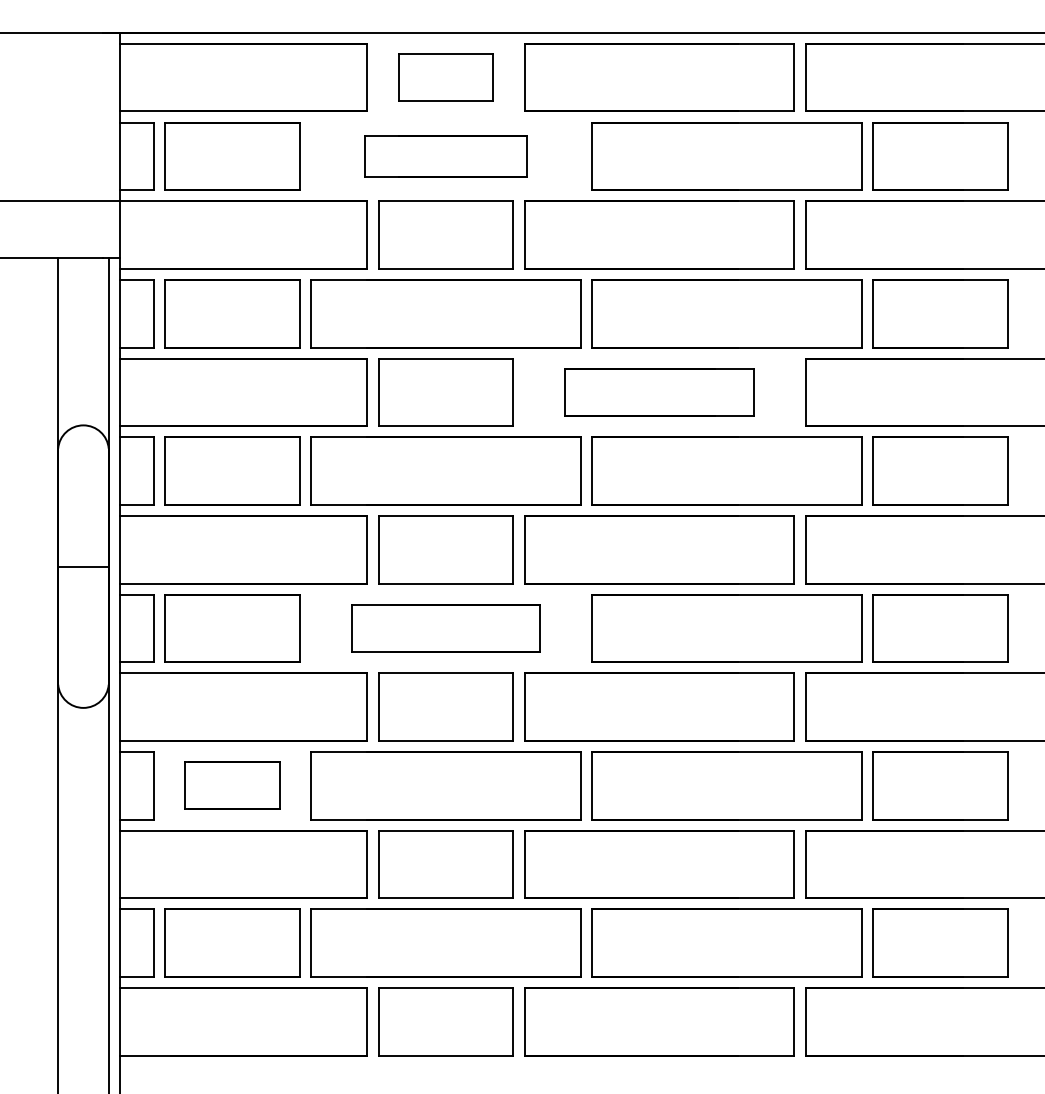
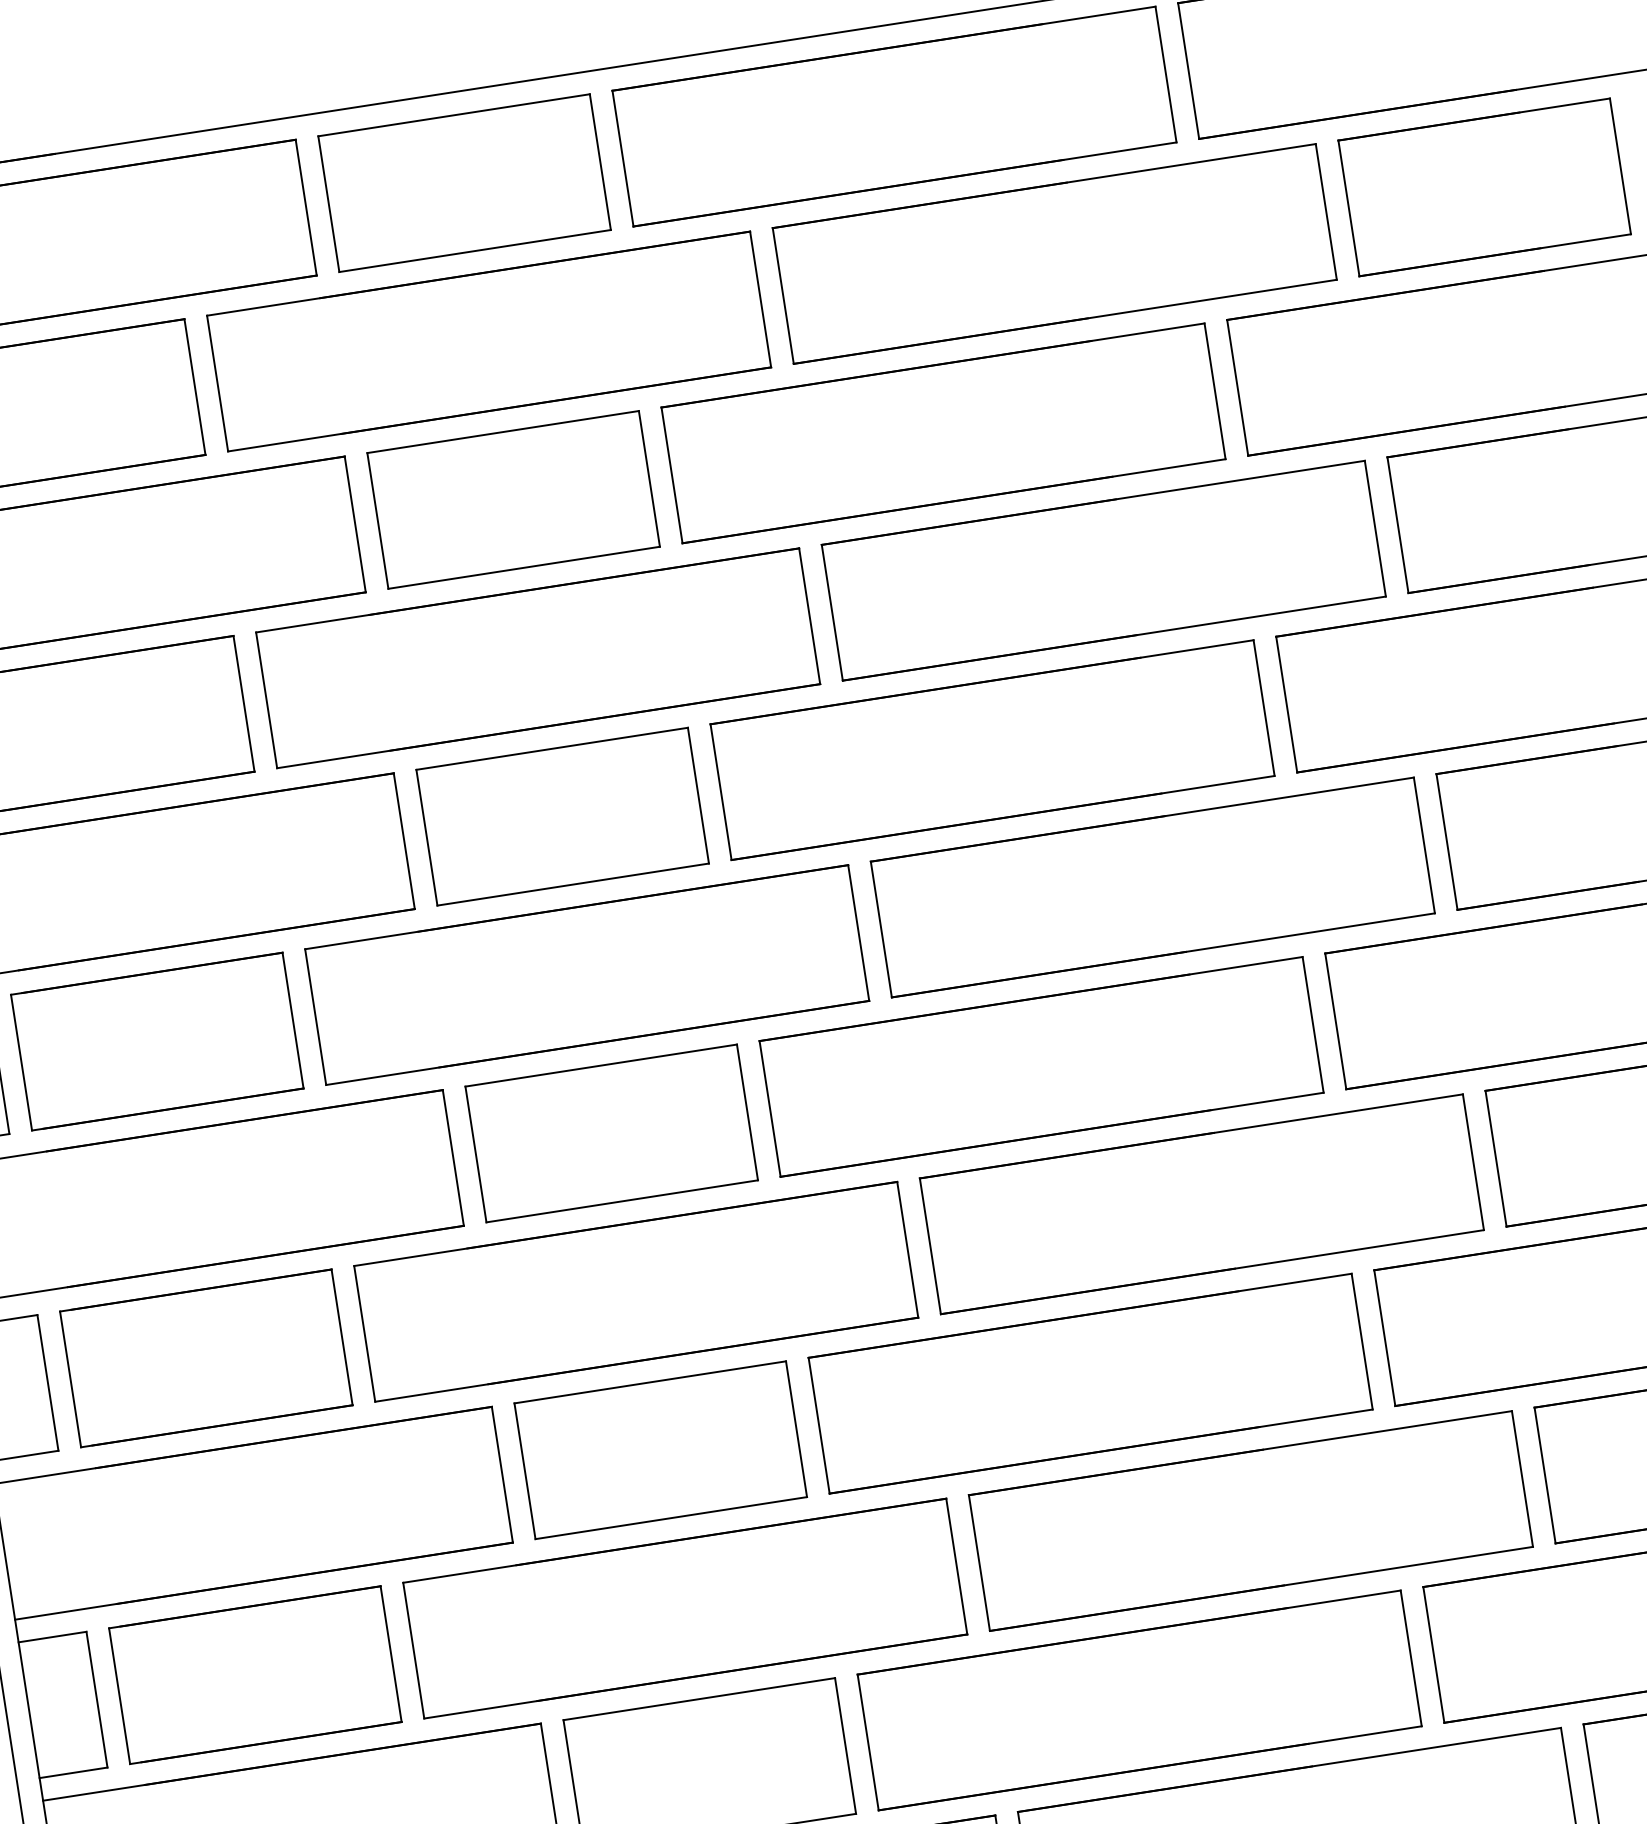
part: (445, 77) -> (463, 182), size x1.43
part: (445, 156) -> (488, 341), size x1.67
part: (659, 392) -> (992, 750), size x1.43
part: (445, 628) -> (635, 1292), size x1.43
part: (232, 785) -> (255, 1674), size x1.43

